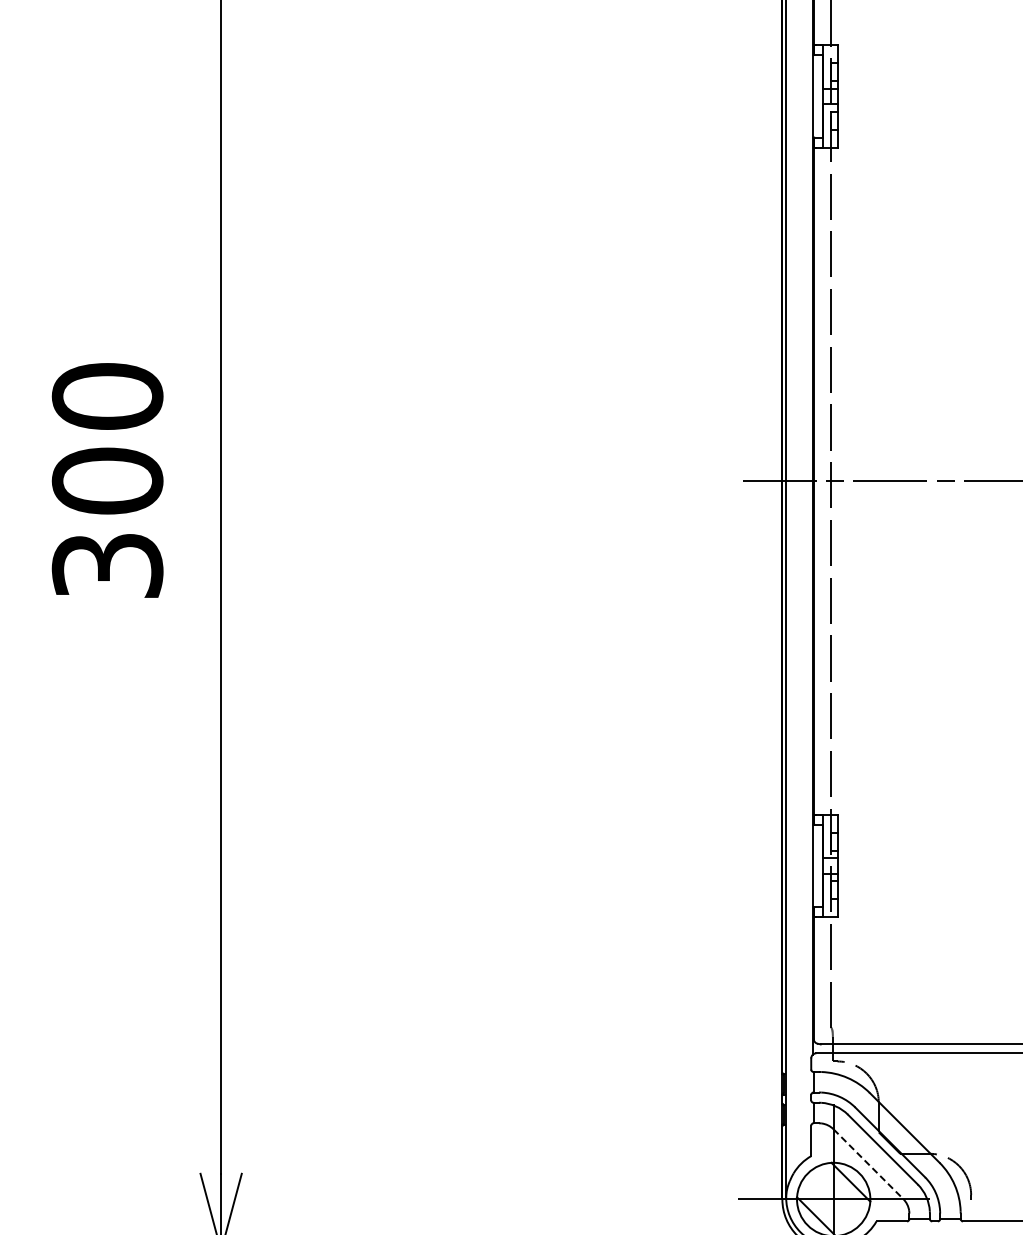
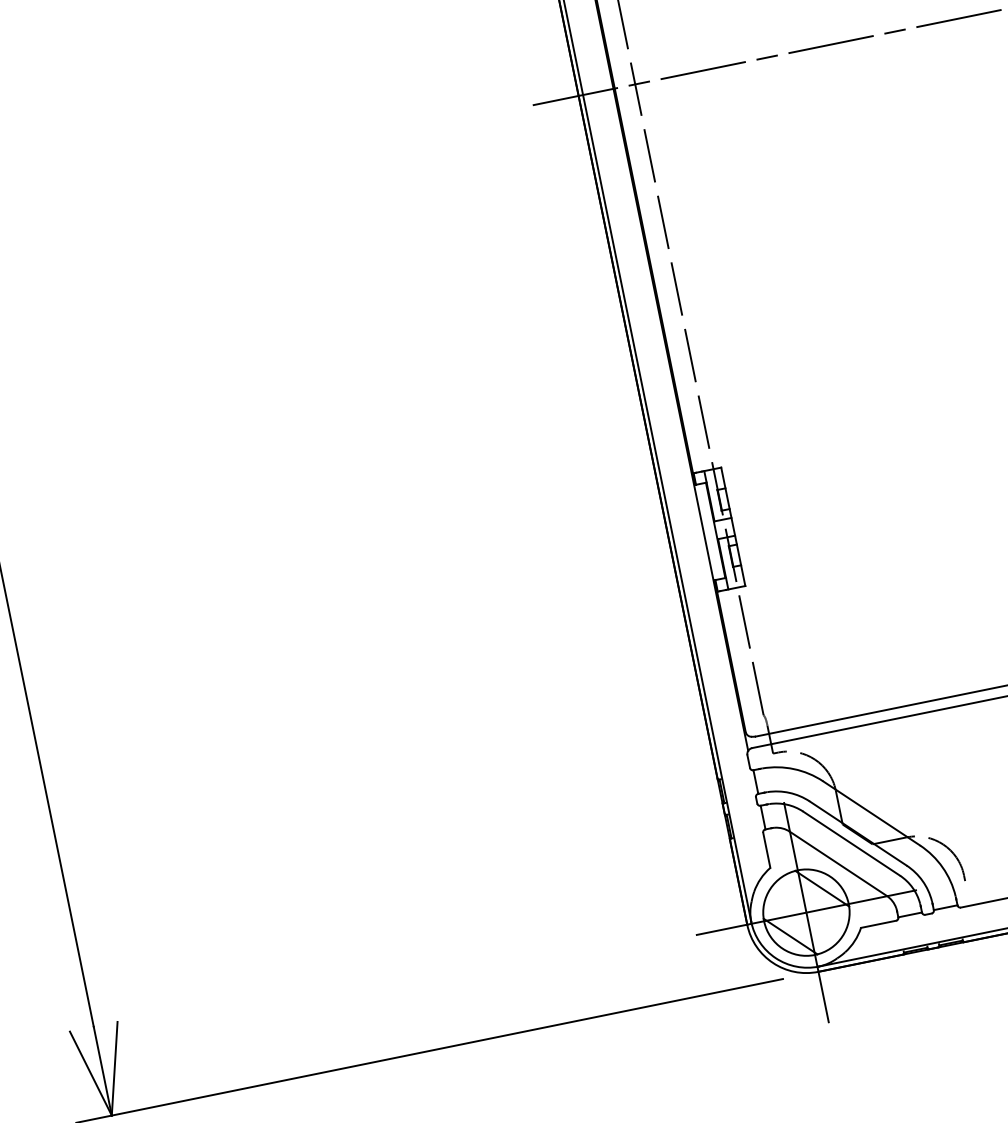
line: (868, 1164) -> (838, 864), dashed -> solid

